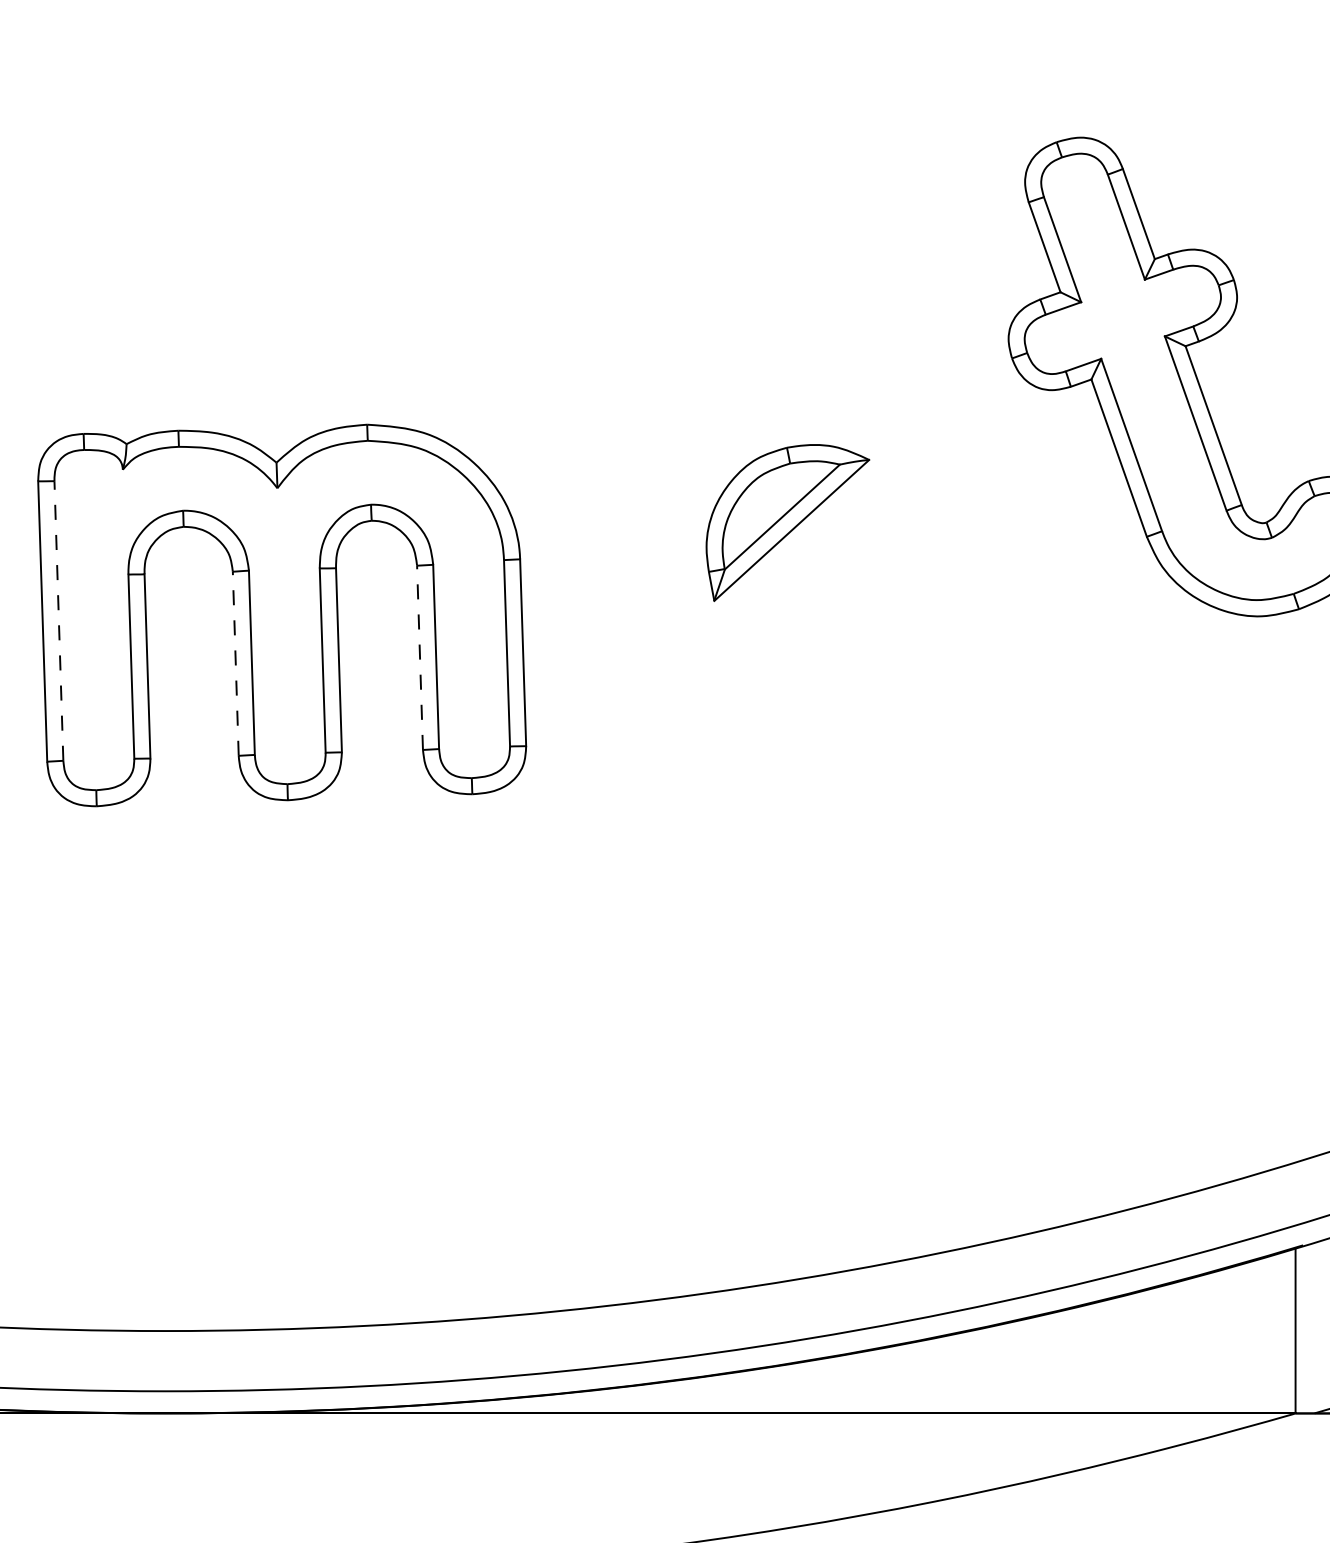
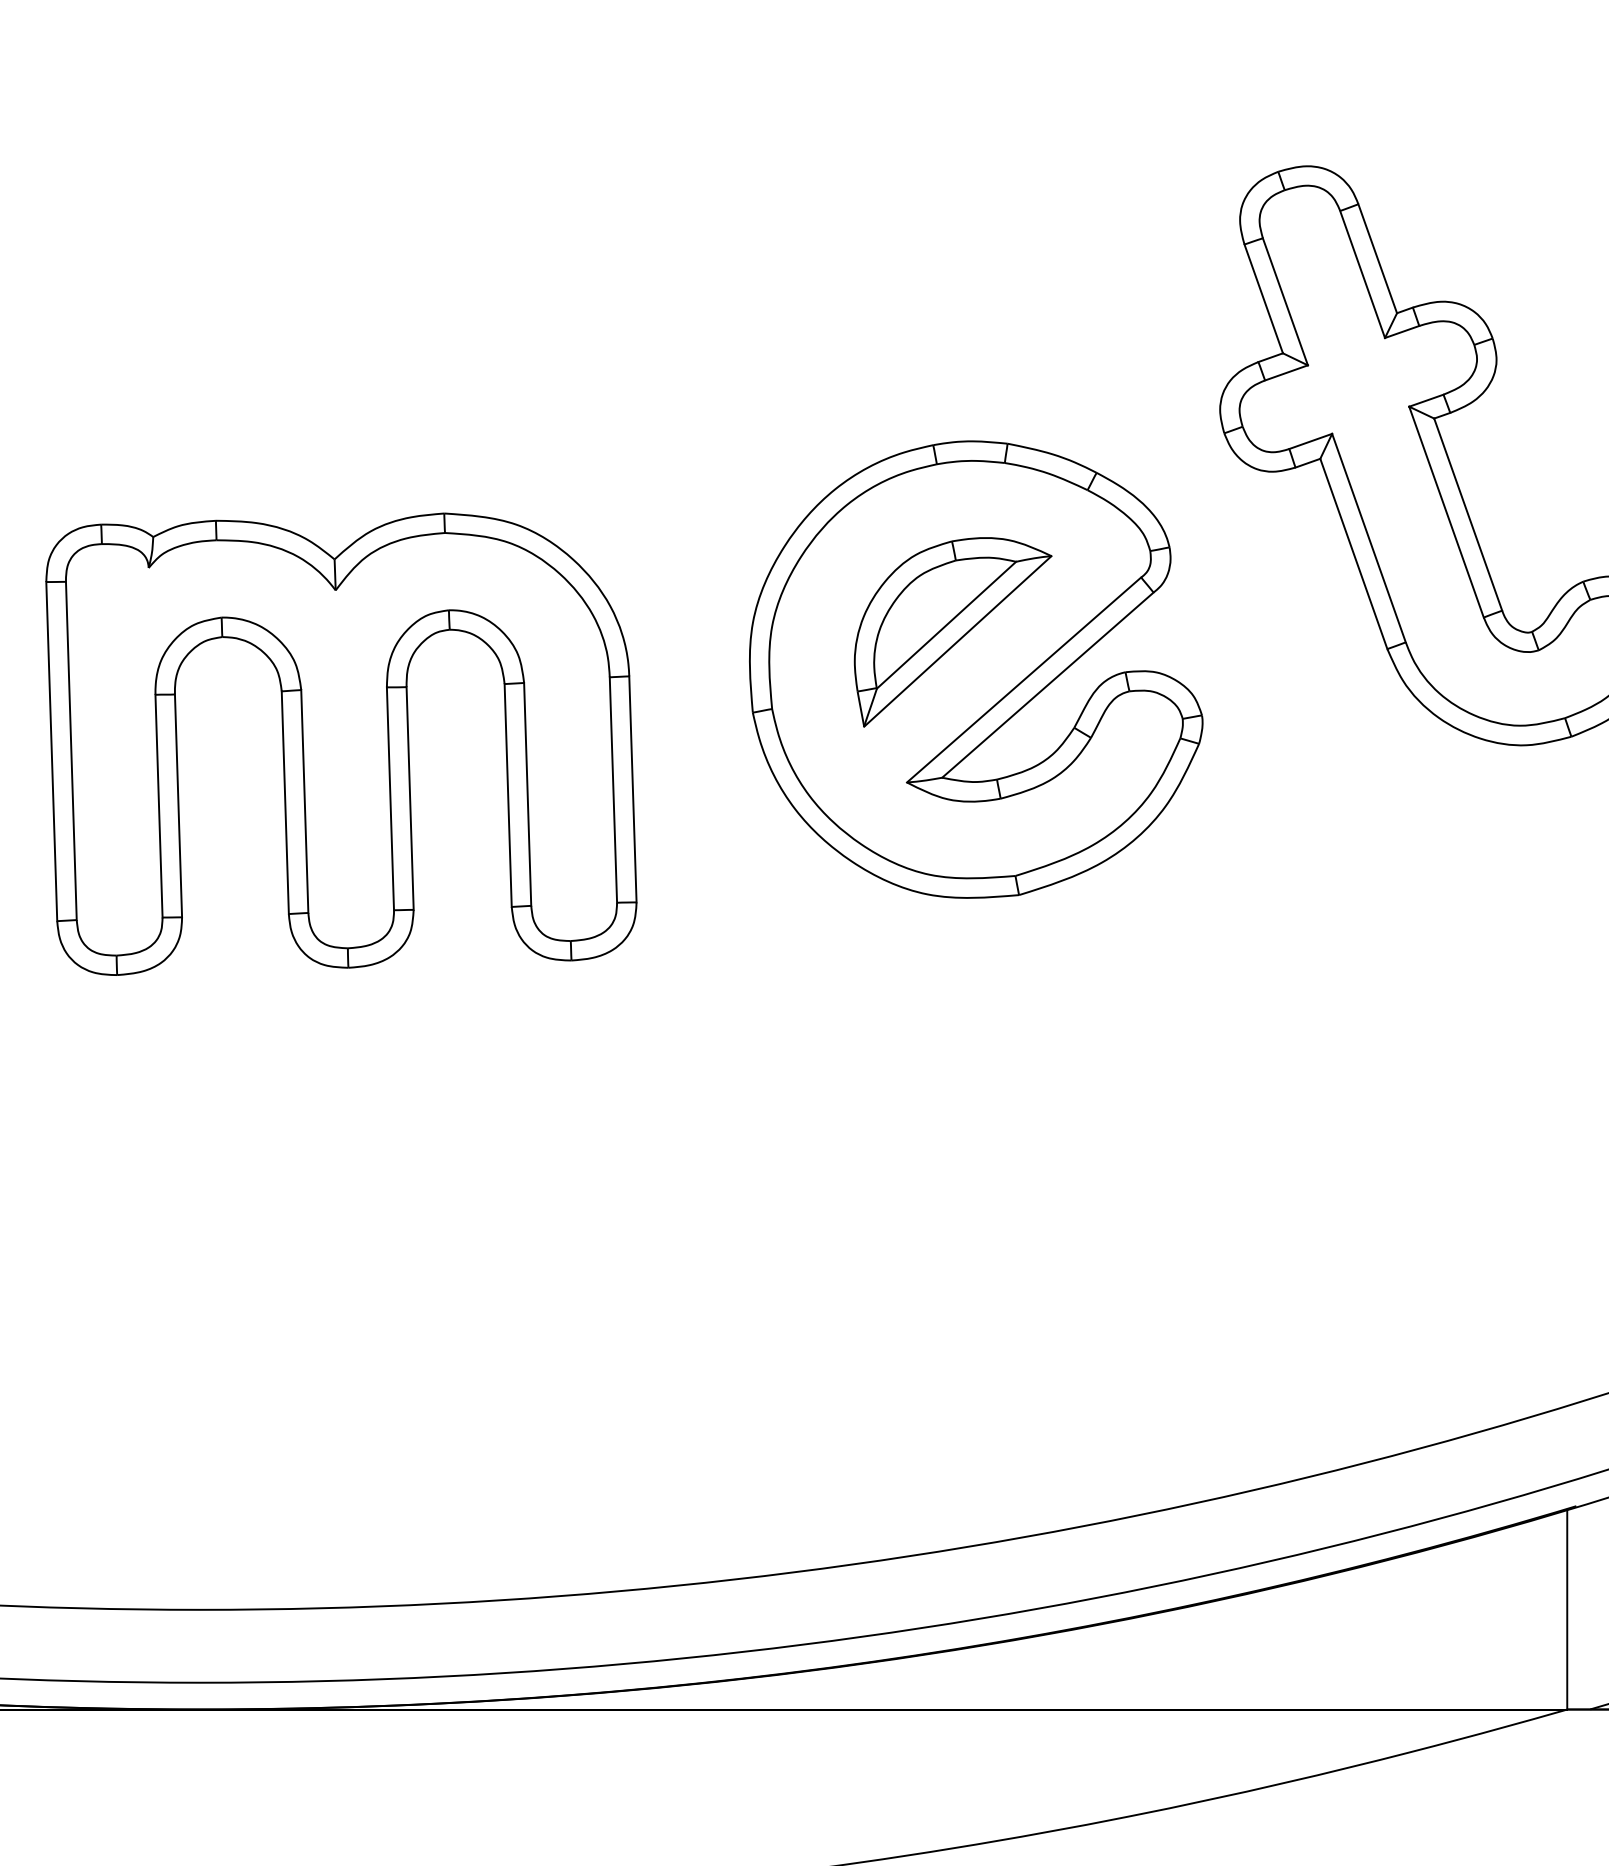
part: (807, 553) -> (976, 669), added
line: (59, 620) -> (71, 750), dashed -> solid
line: (420, 657) -> (508, 795), dashed -> solid
line: (235, 663) -> (285, 802), dashed -> solid

